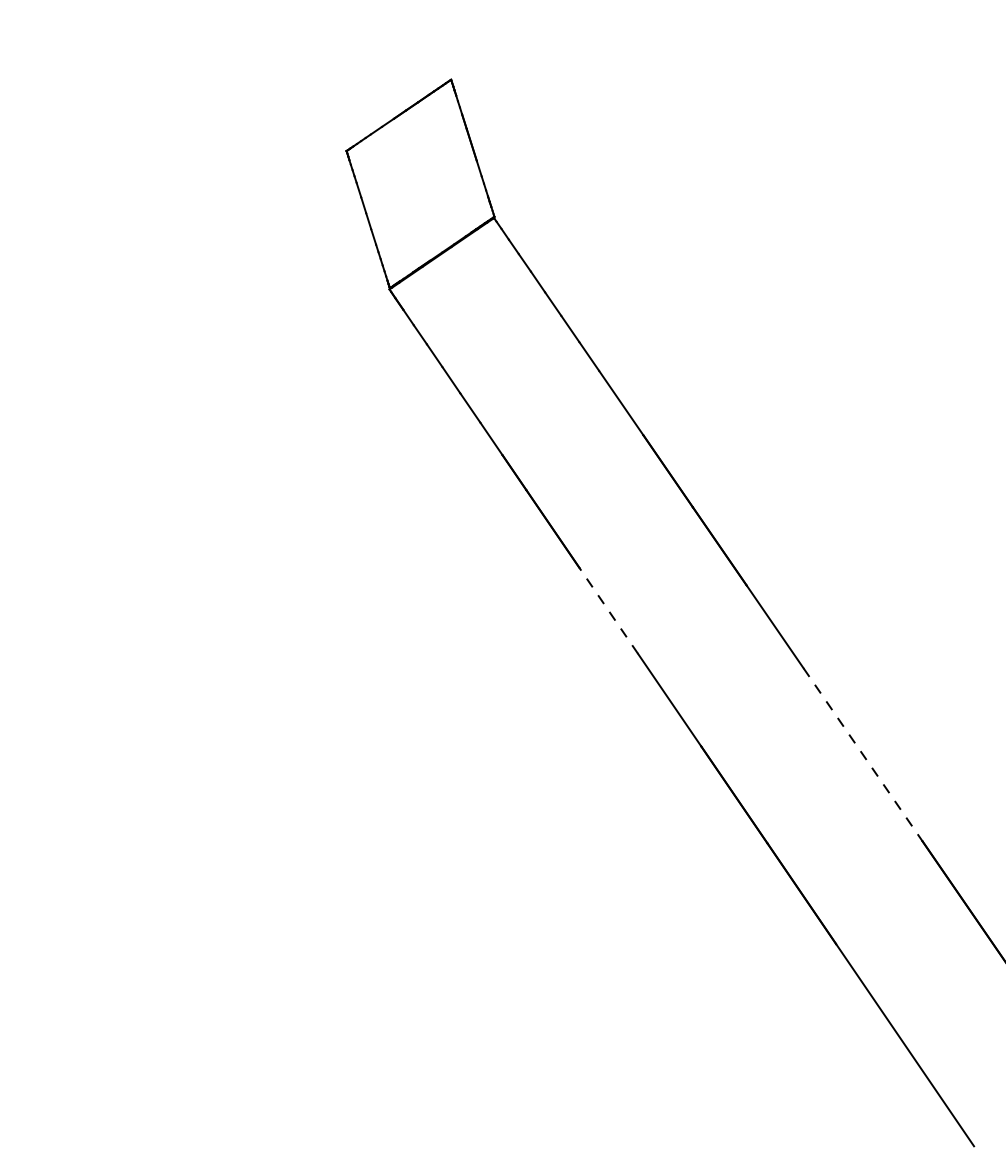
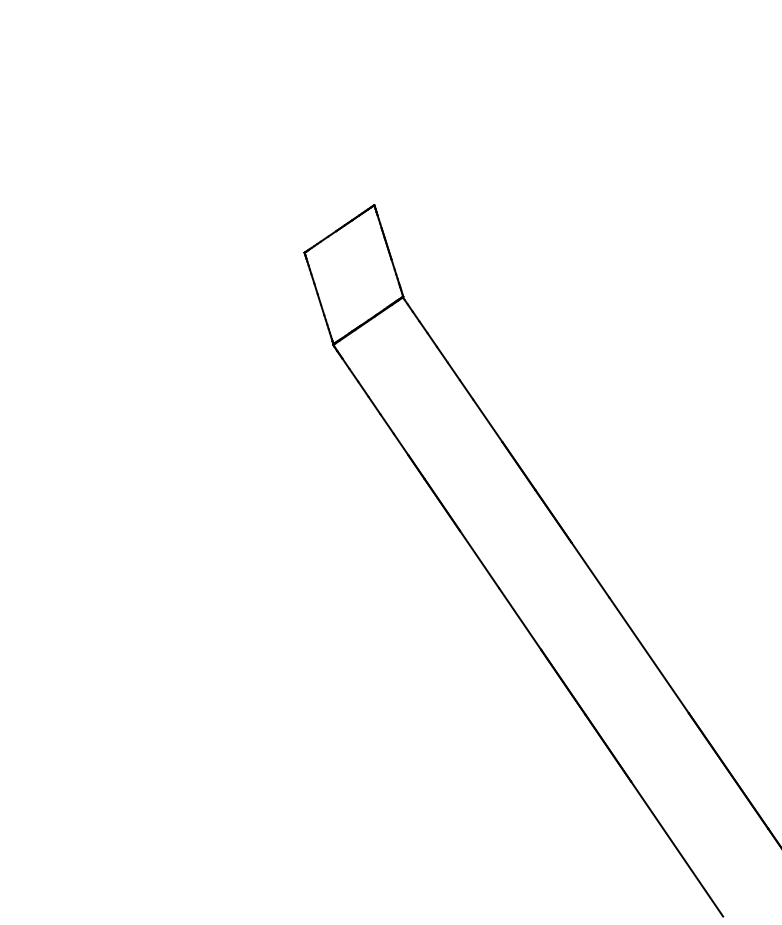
line: (608, 610) -> (479, 559), dashed -> solid
line: (863, 754) -> (649, 655), dashed -> solid

